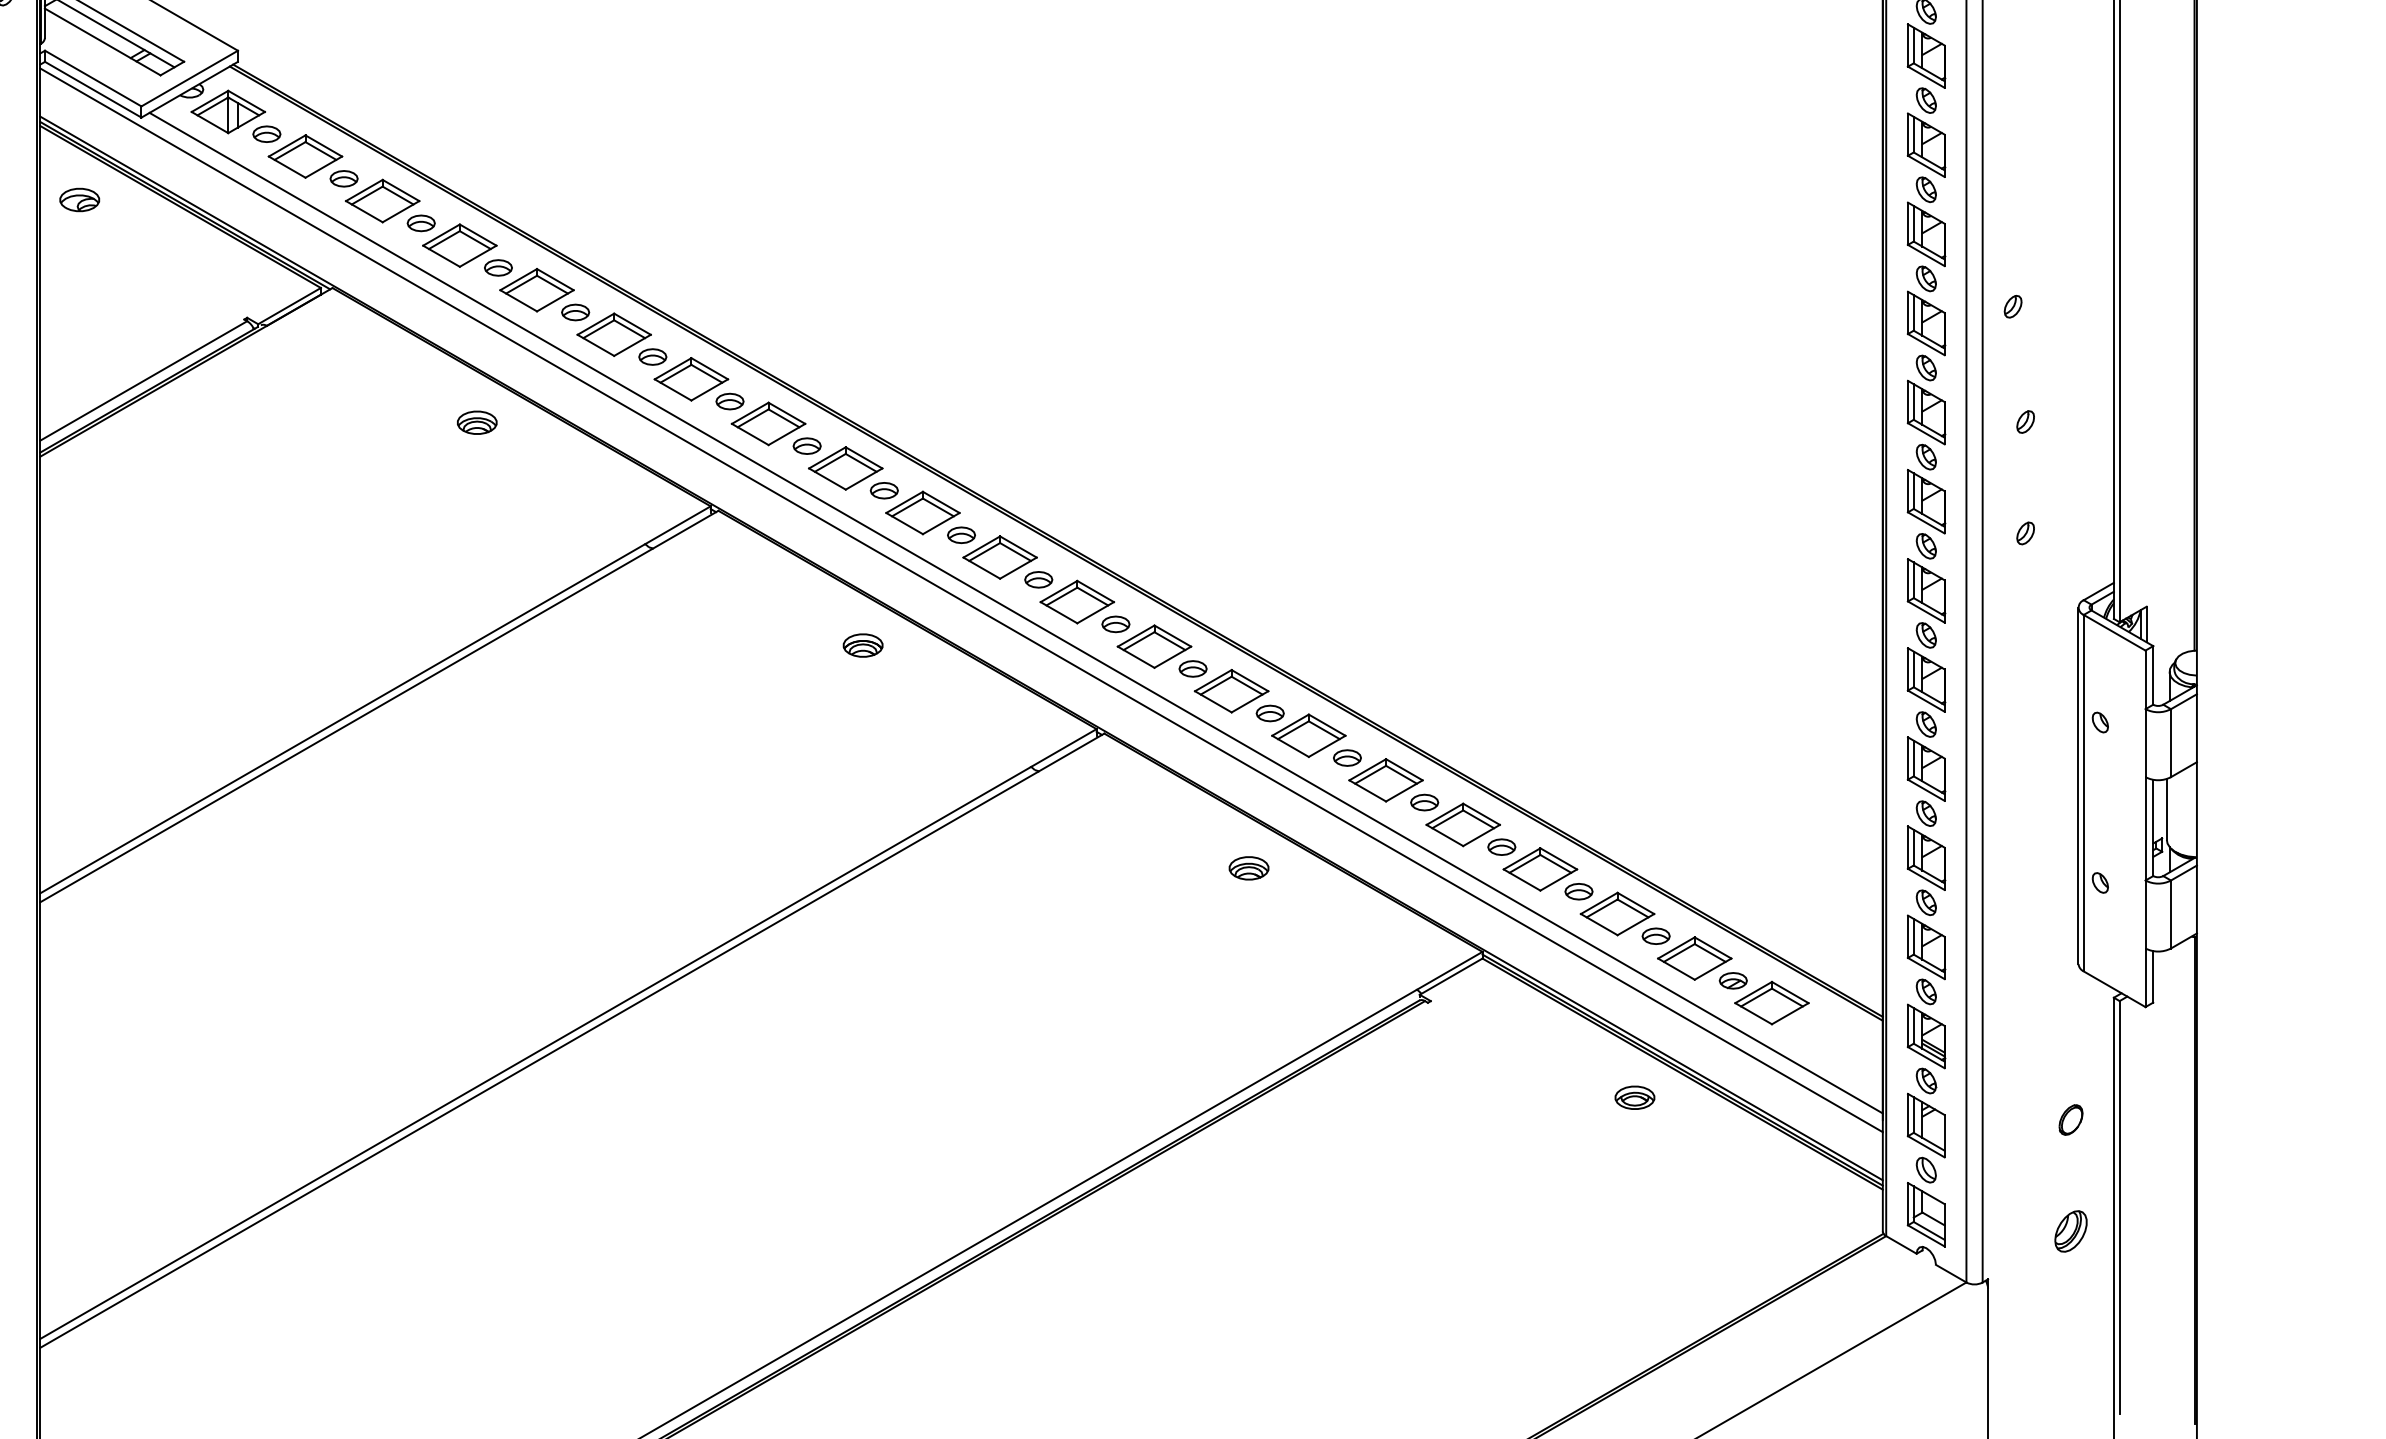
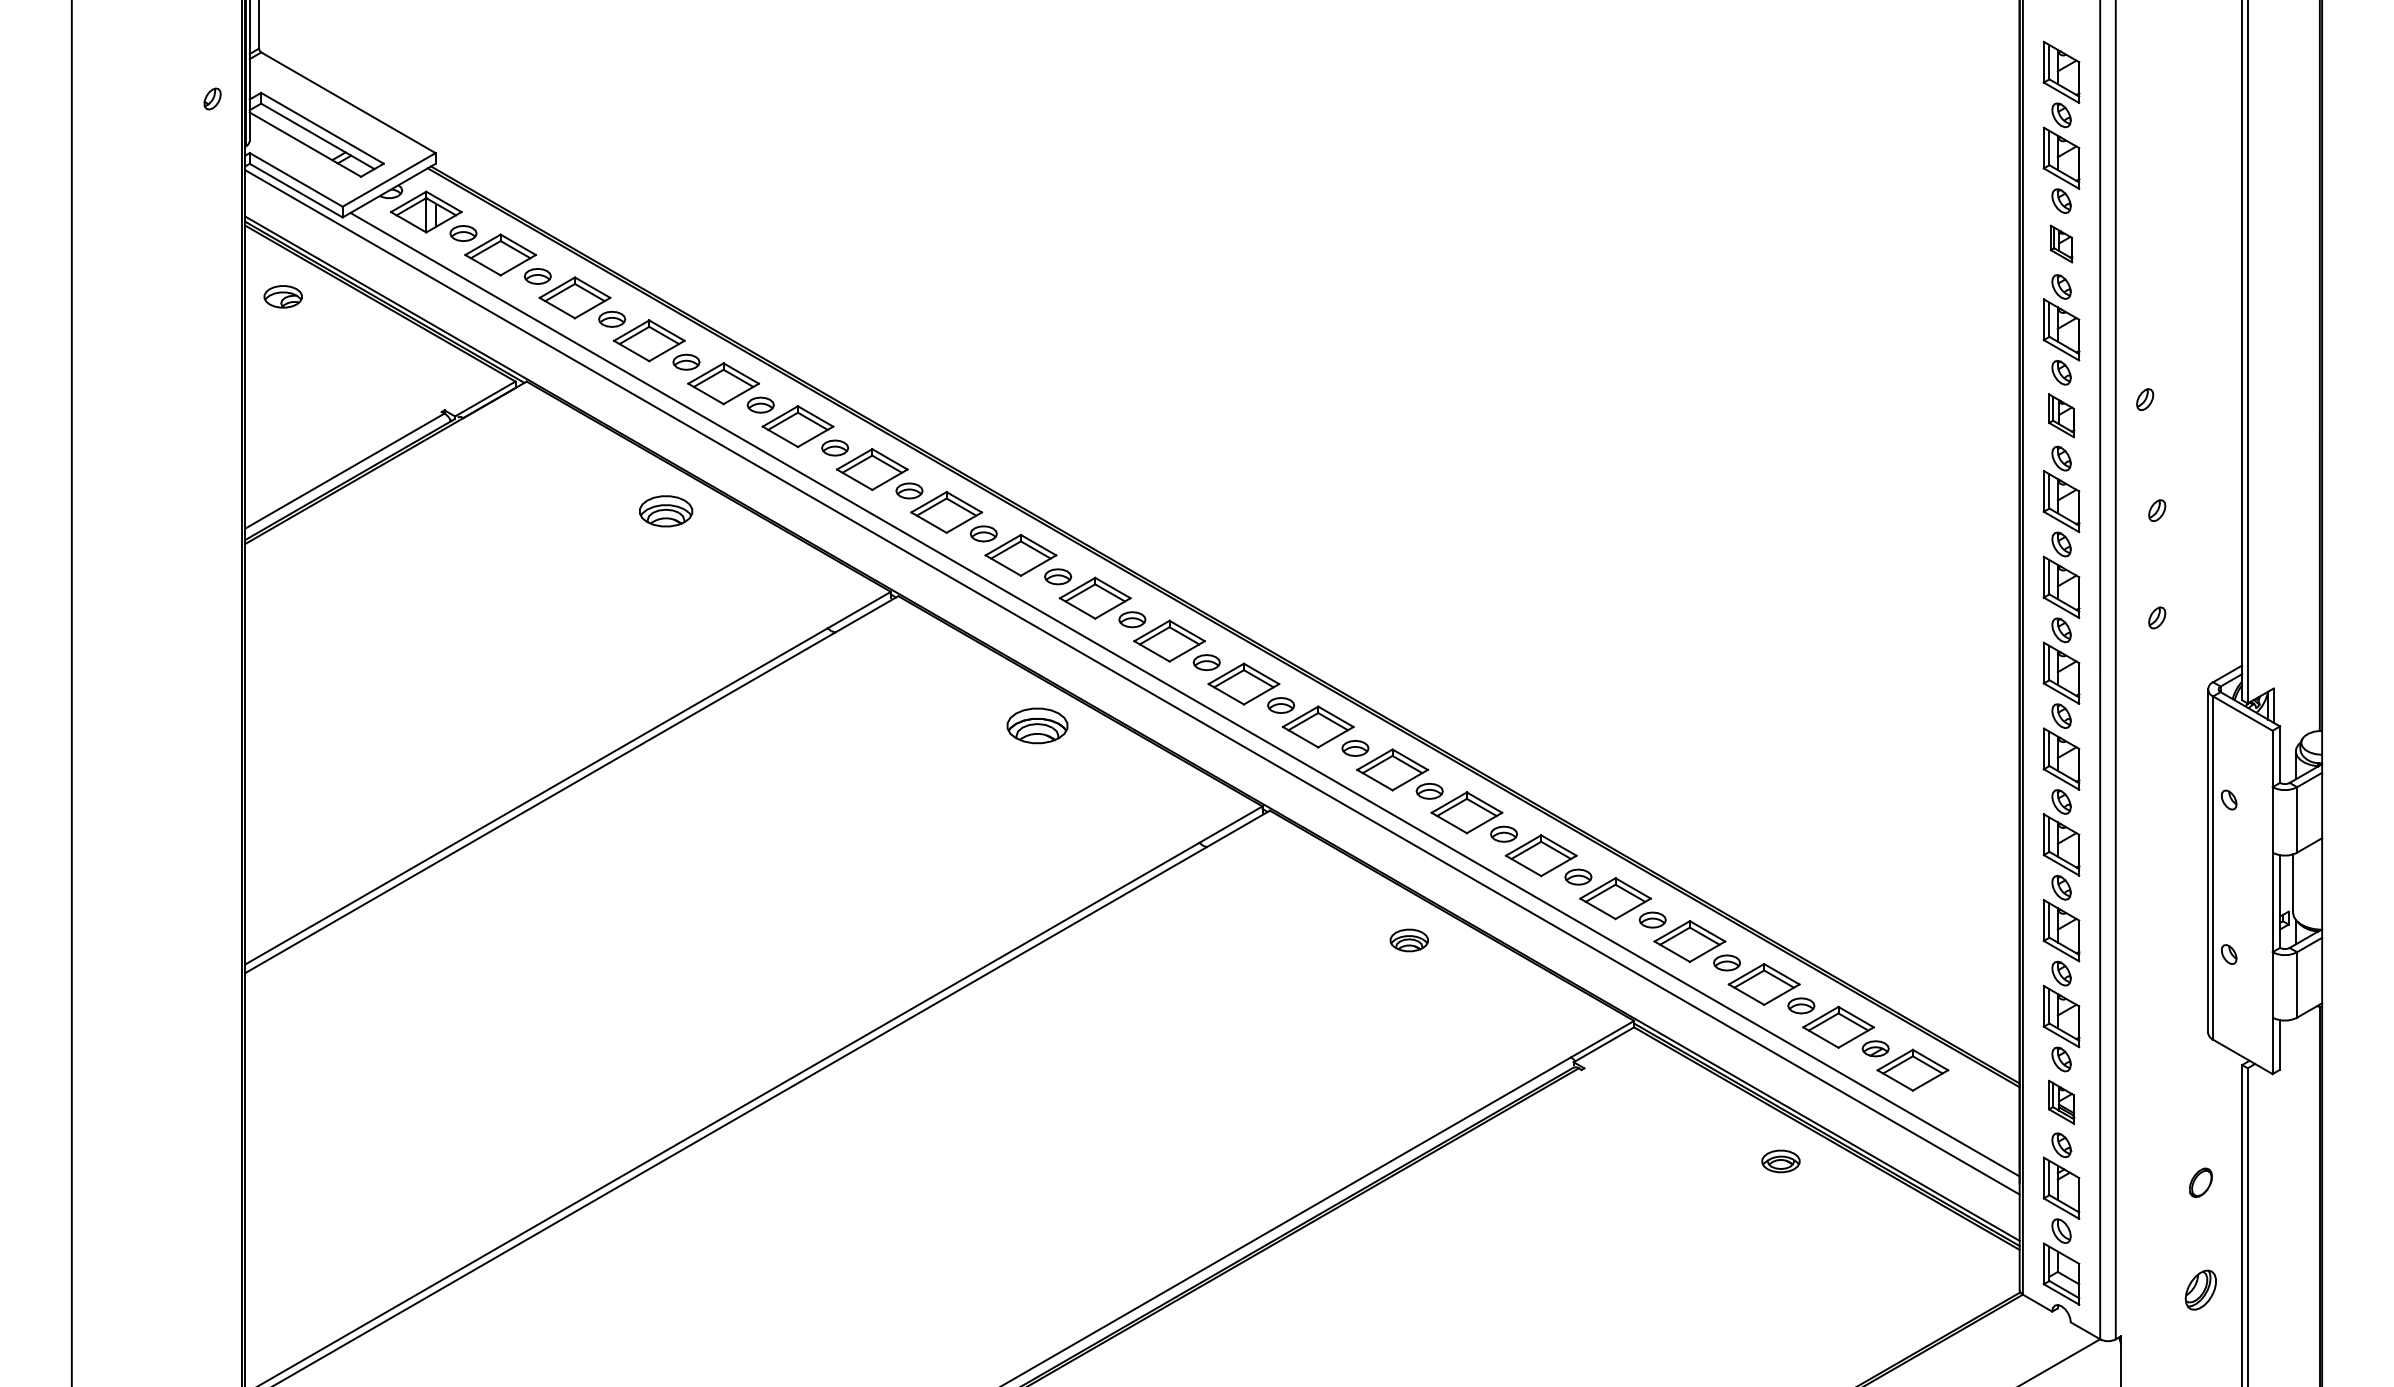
part: (1926, 144) -> (2061, 243), size x0.6
part: (1926, 323) -> (2061, 415), size x0.7
part: (476, 422) -> (665, 511), size x1.4
part: (862, 645) -> (1037, 725), size x1.6
part: (1926, 1035) -> (2061, 1101), size x0.7

